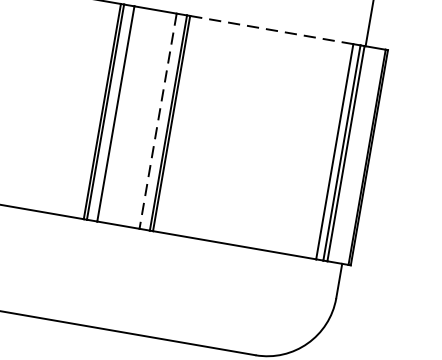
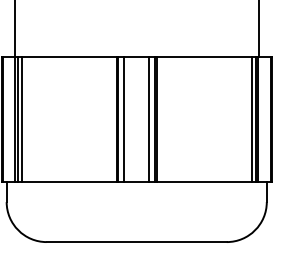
line: (272, 29) -> (204, 56), dashed -> solid
line: (158, 121) -> (149, 119), dashed -> solid

